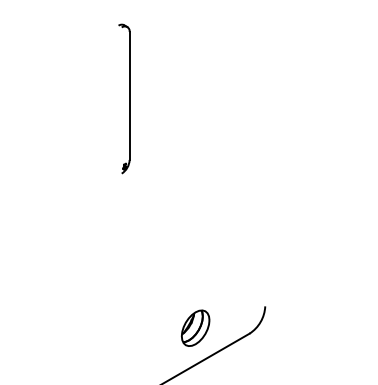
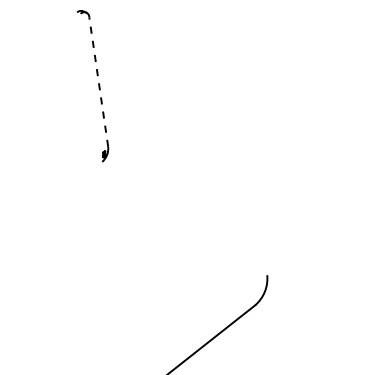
line: (129, 96) -> (98, 82), solid -> dashed
part: (195, 327) -> (199, 306), removed

